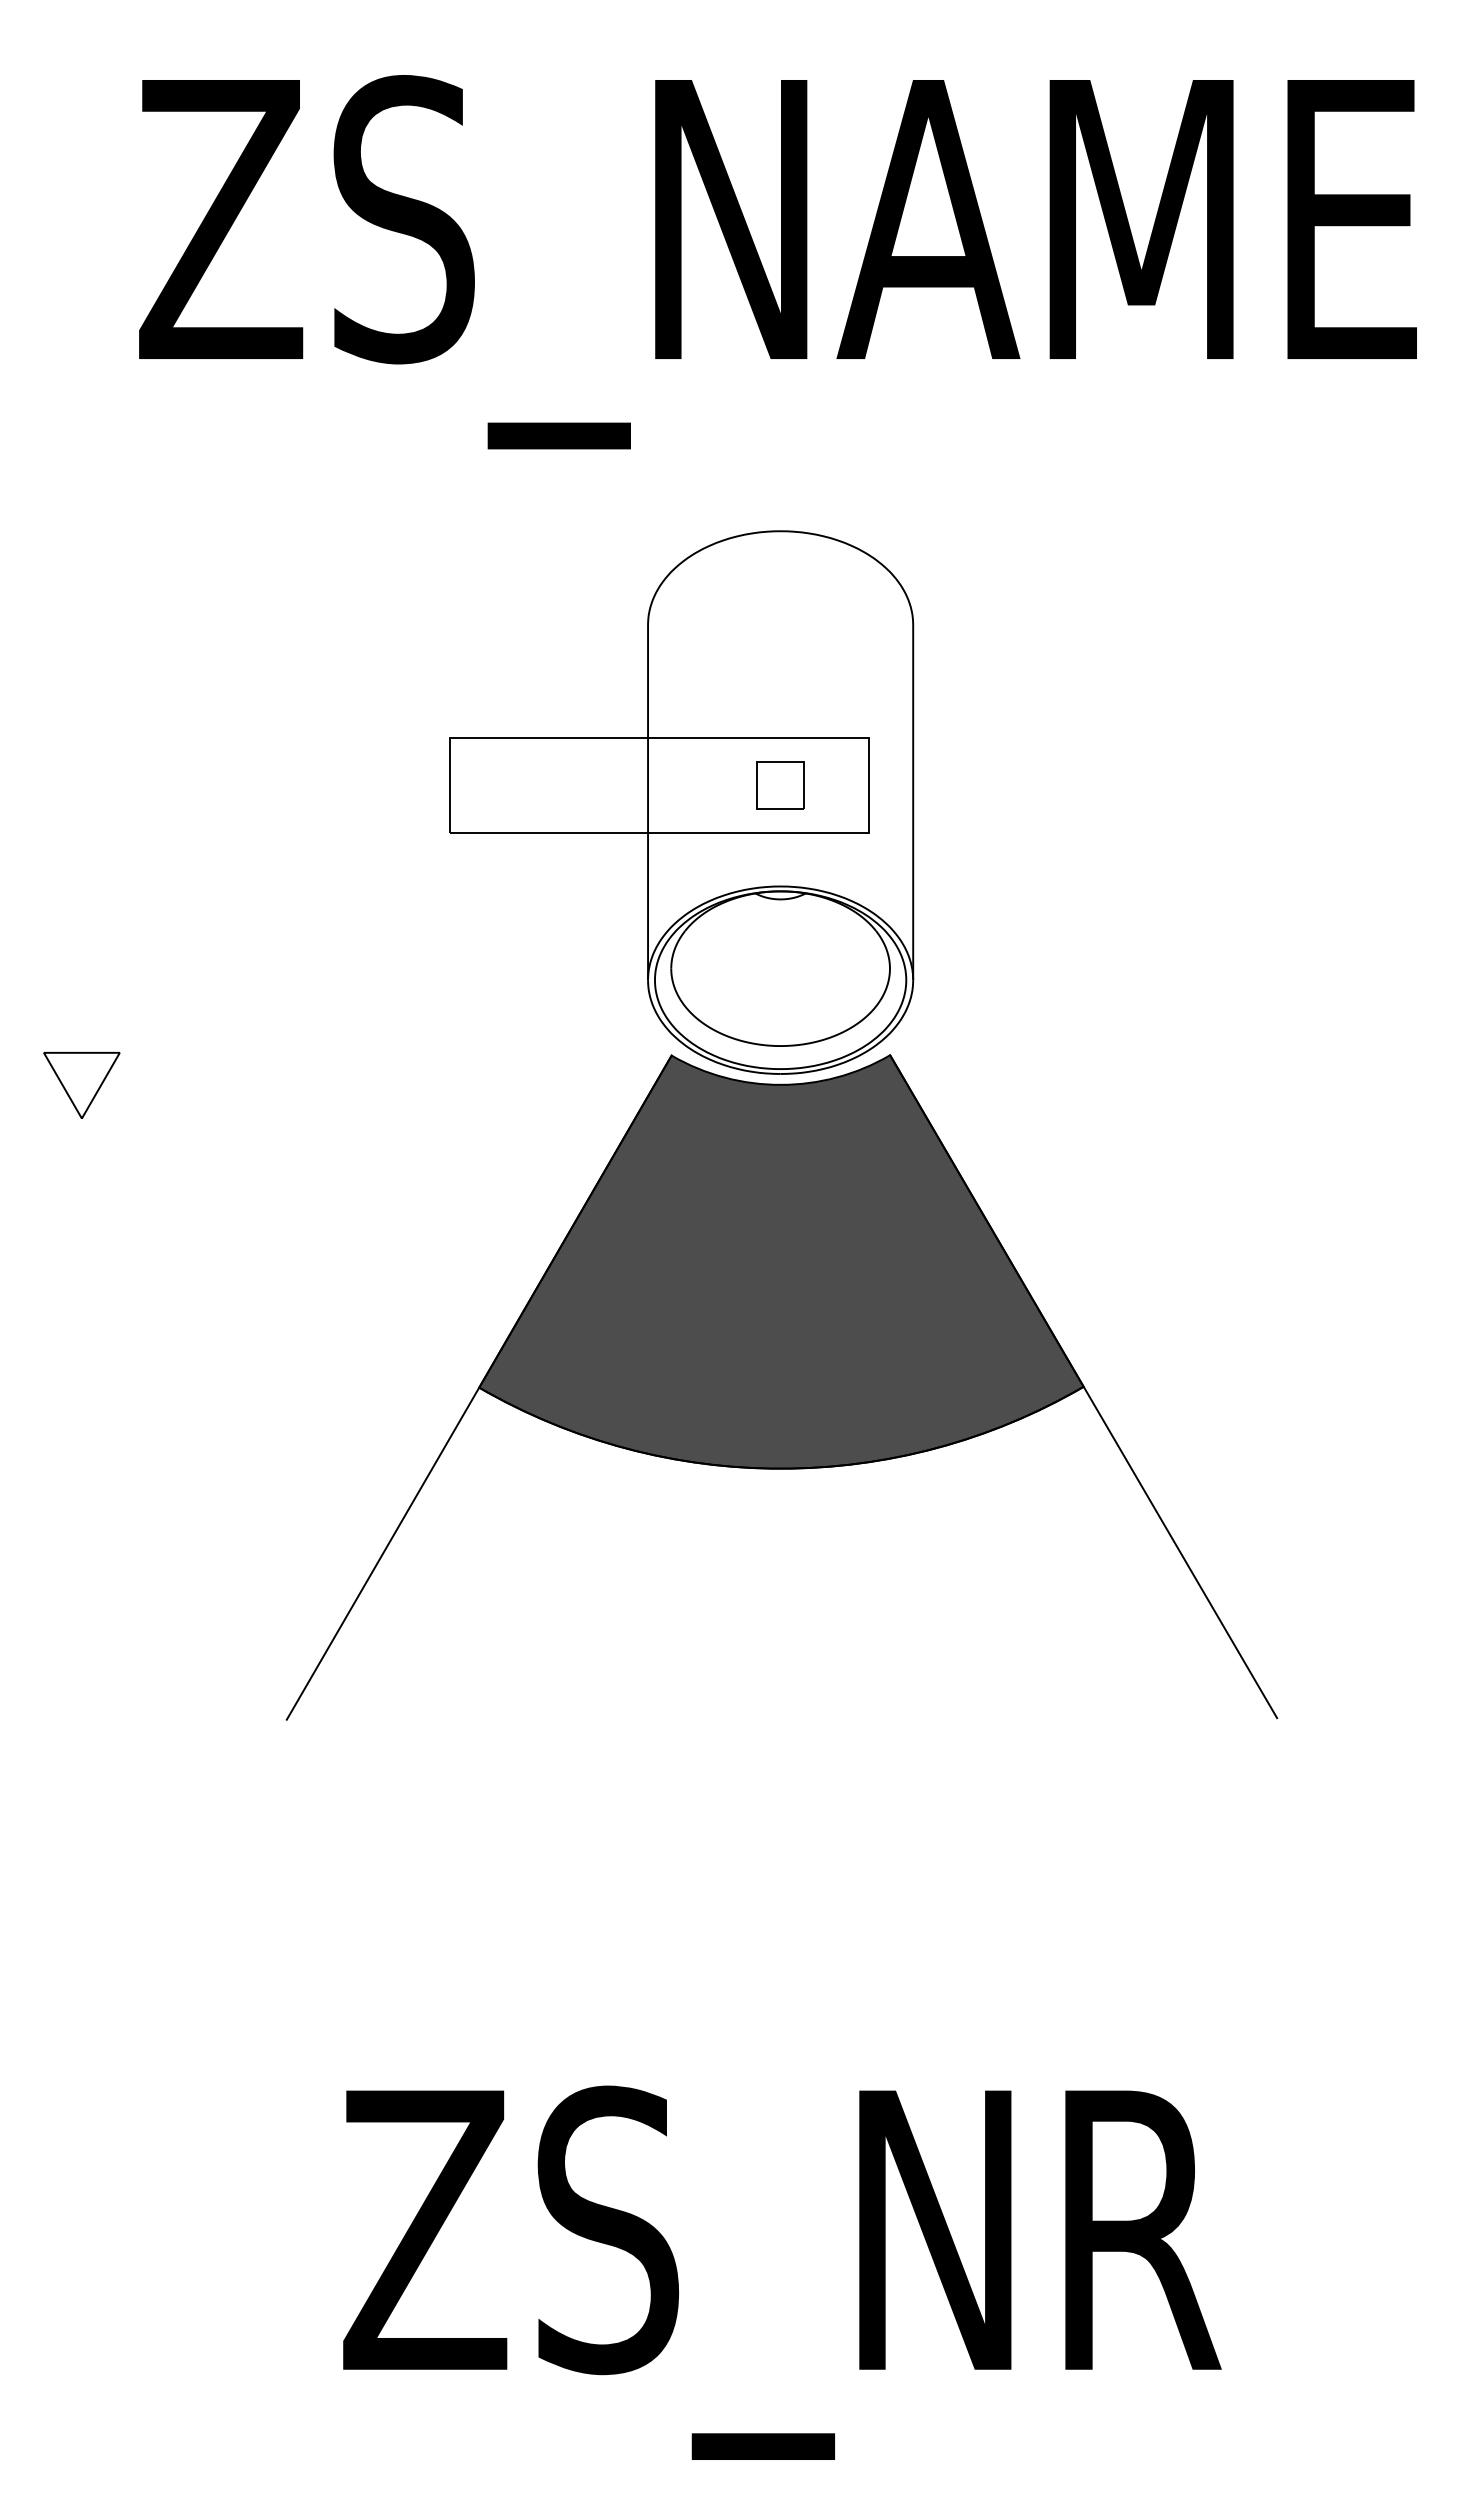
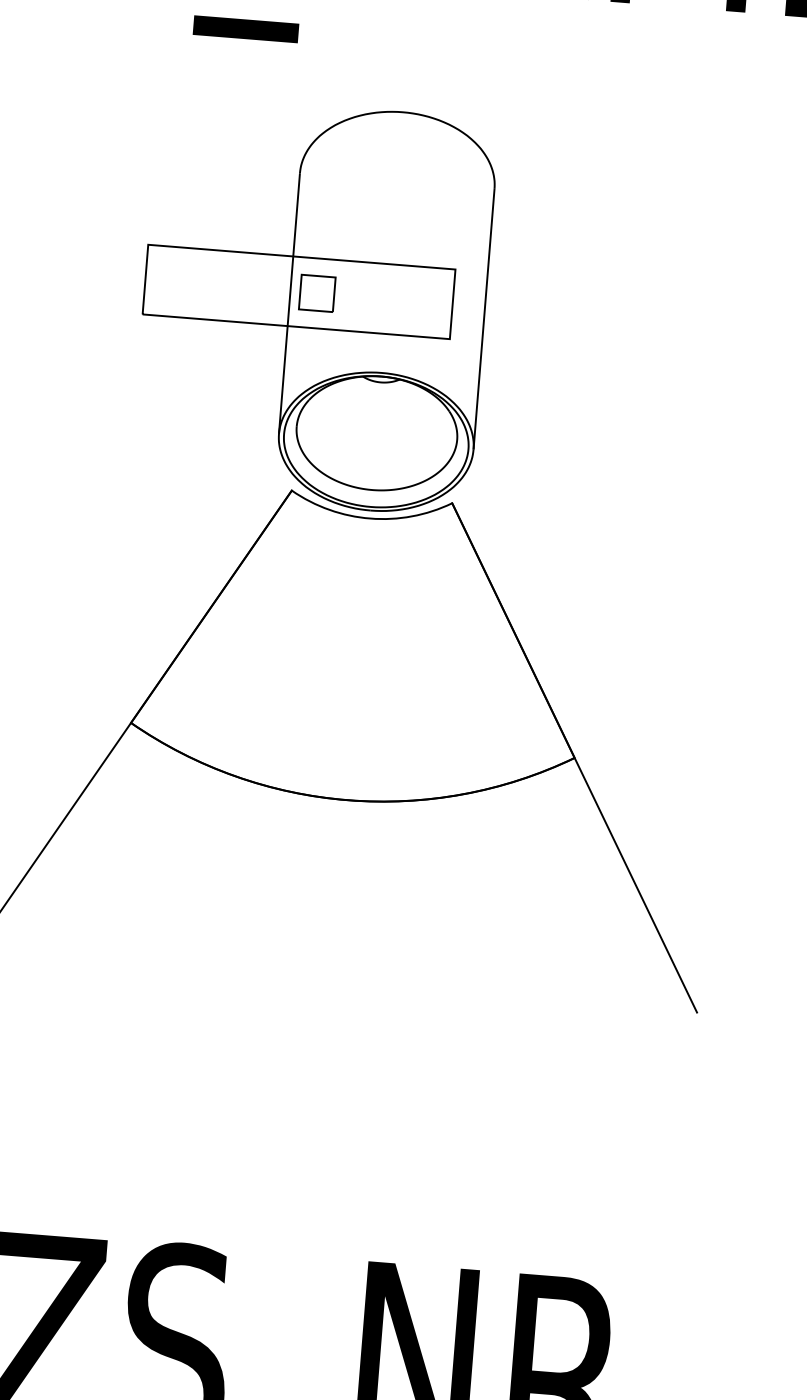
part: (780, 785) -> (317, 293), moved
fill: (781, 1261) -> (360, 648), removed

